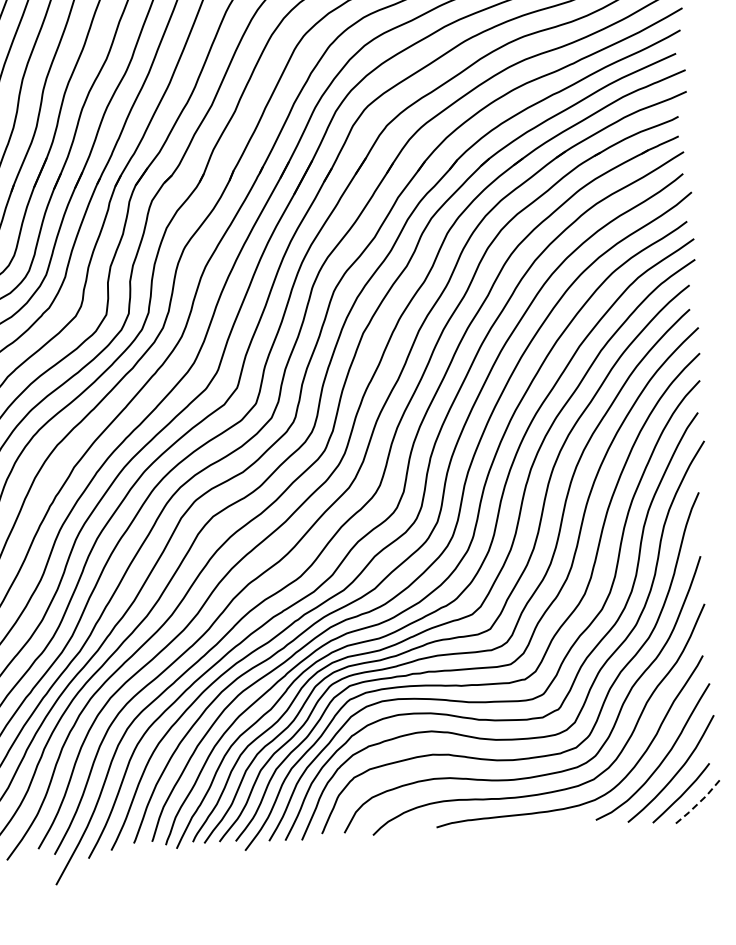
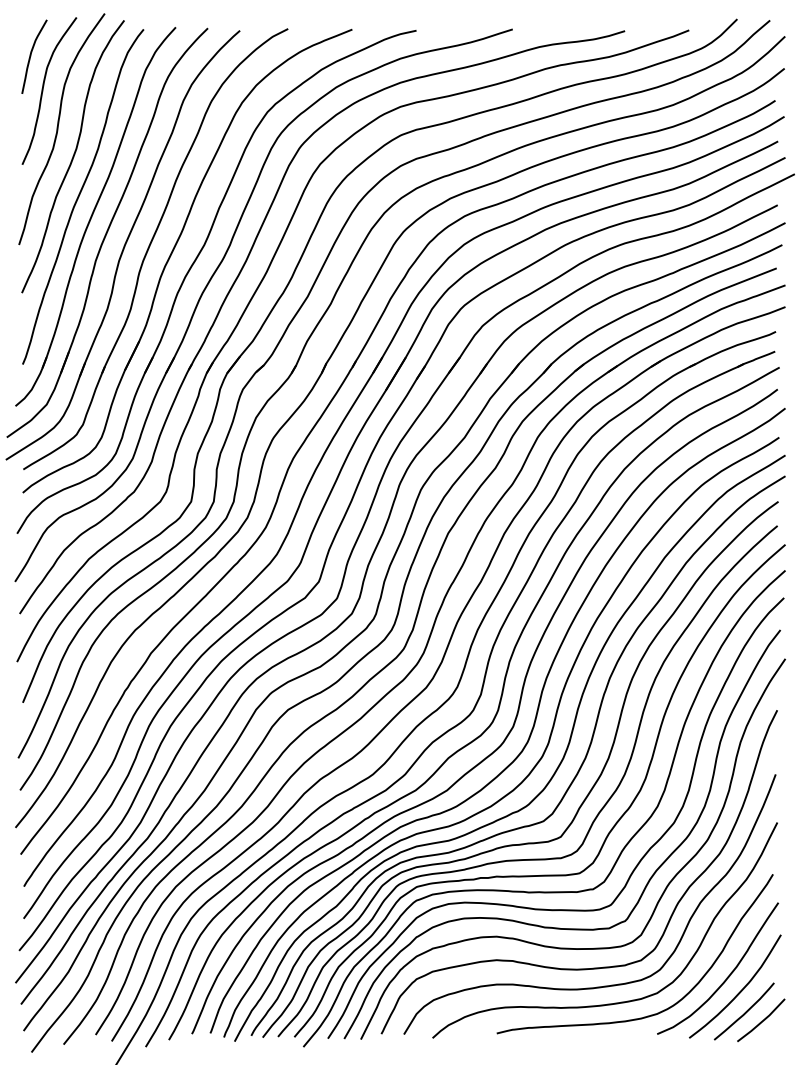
line: (699, 802) -> (762, 1021), dashed -> solid

